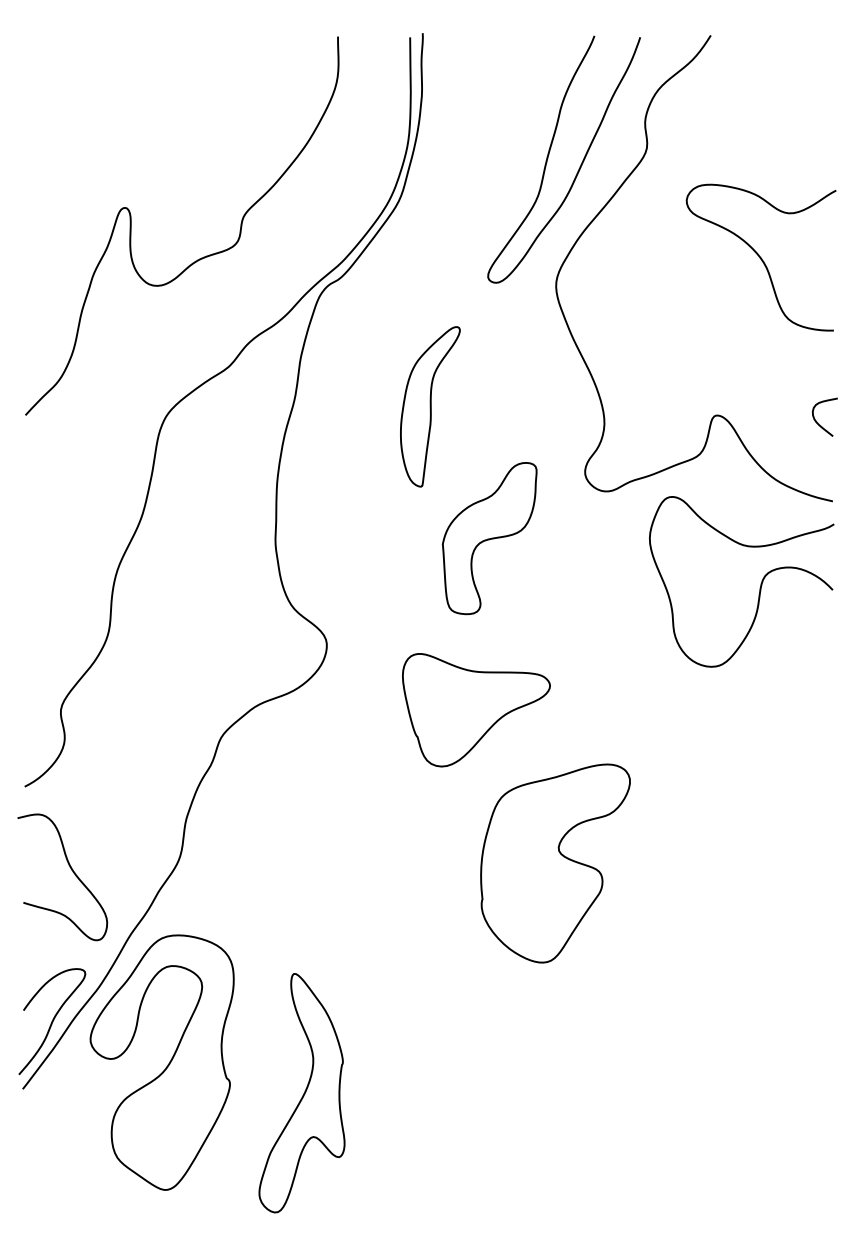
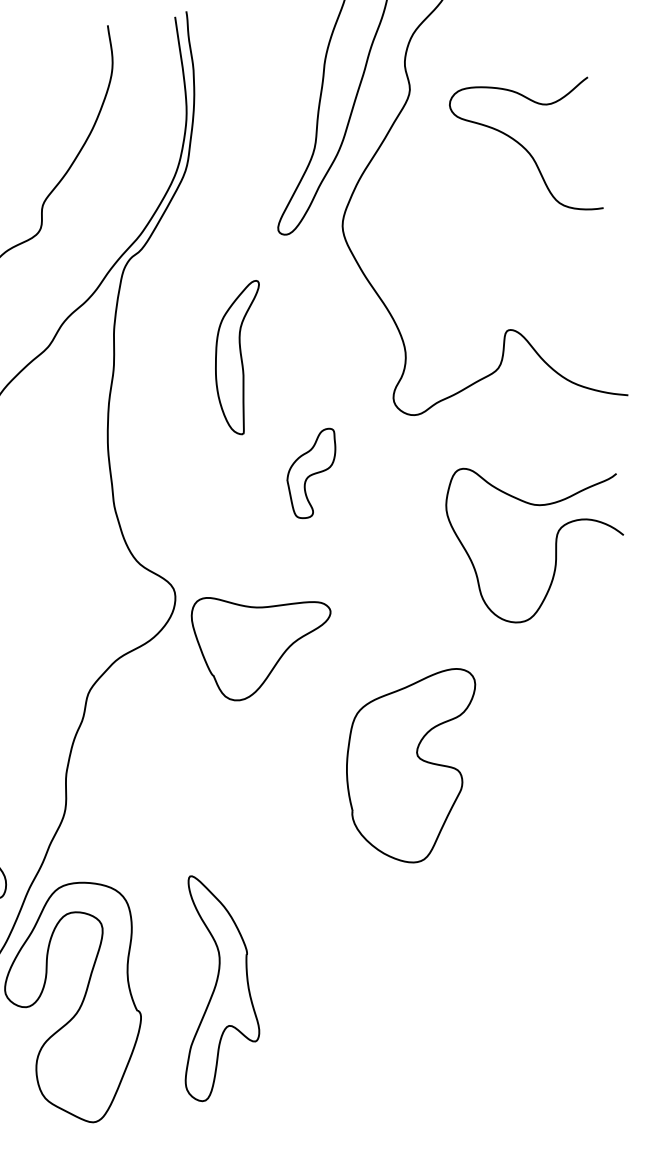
curve: (760, 257) -> (525, 149), moved
curve: (817, 421) -> (603, 322), removed
part: (489, 538) -> (313, 473), size x0.6
curve: (760, 583) -> (555, 538), moved
part: (476, 710) -> (265, 643), moved
part: (301, 1093) -> (212, 986), moved

